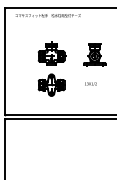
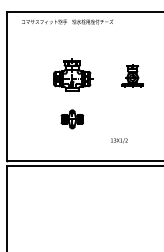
part: (94, 53) -> (132, 75), size x0.7
text: (90, 83) -> (119, 140), moved
part: (51, 85) -> (72, 119), size x0.6

